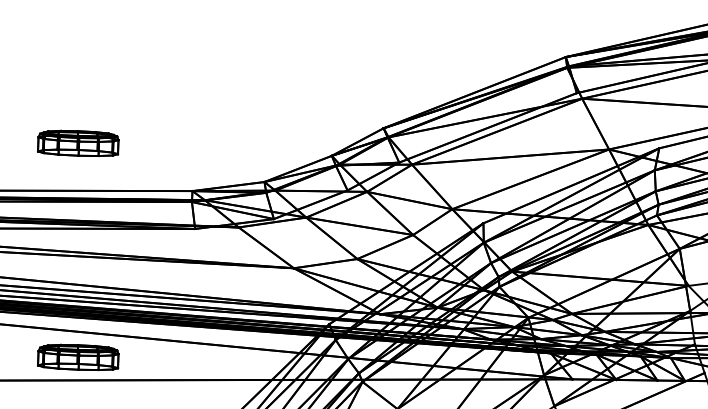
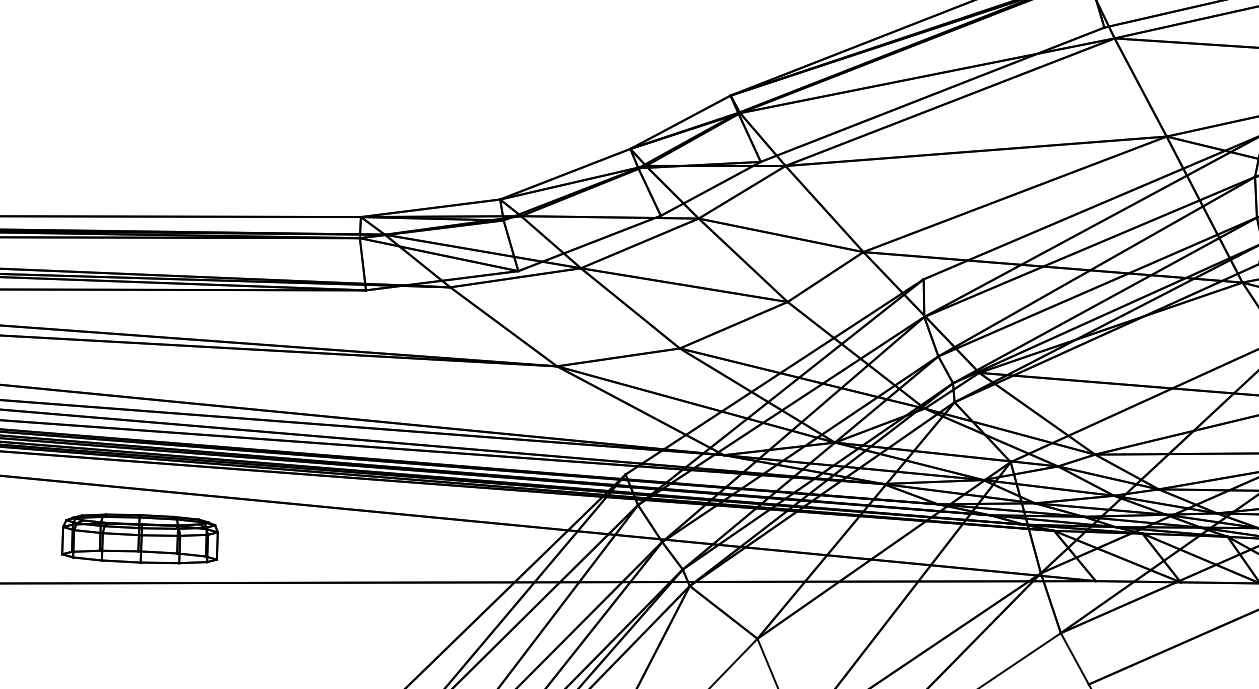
part: (78, 142) -> (140, 123), removed

